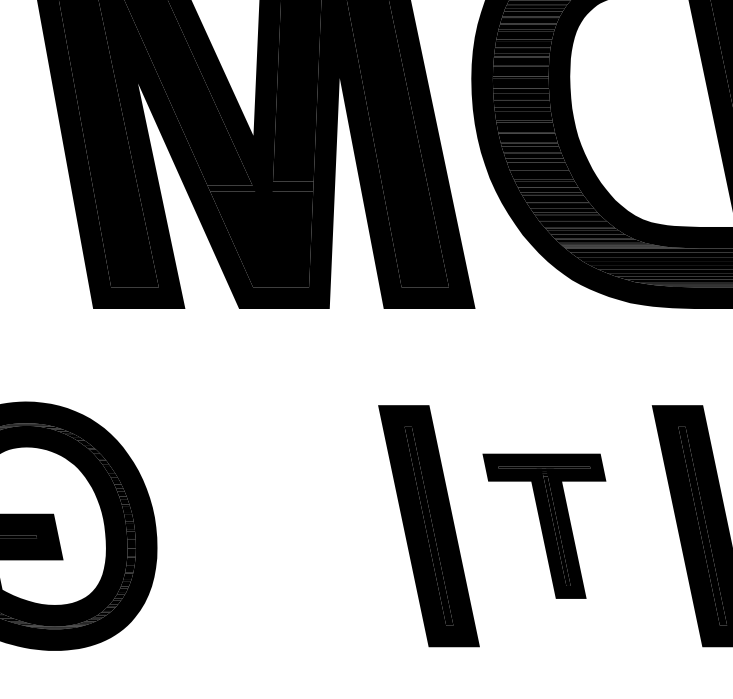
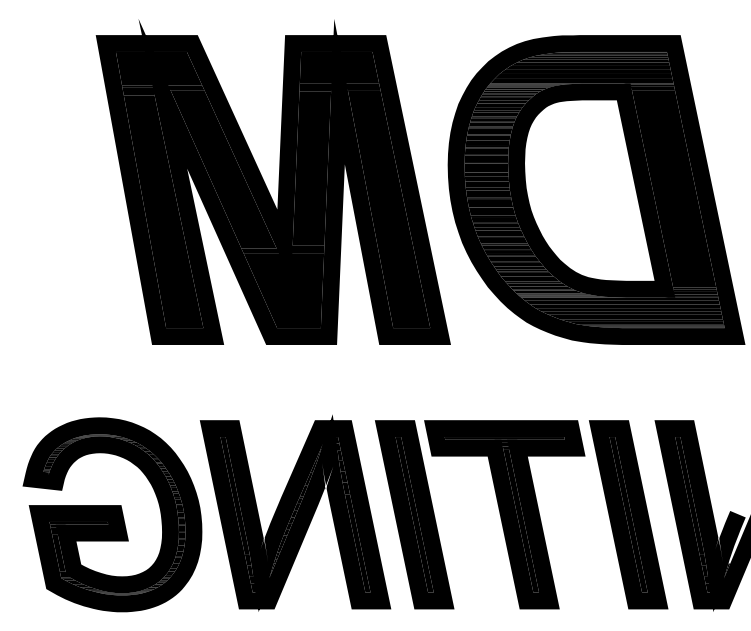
part: (276, 523) -> (295, 512), added
part: (543, 525) -> (504, 514), size x1.67

